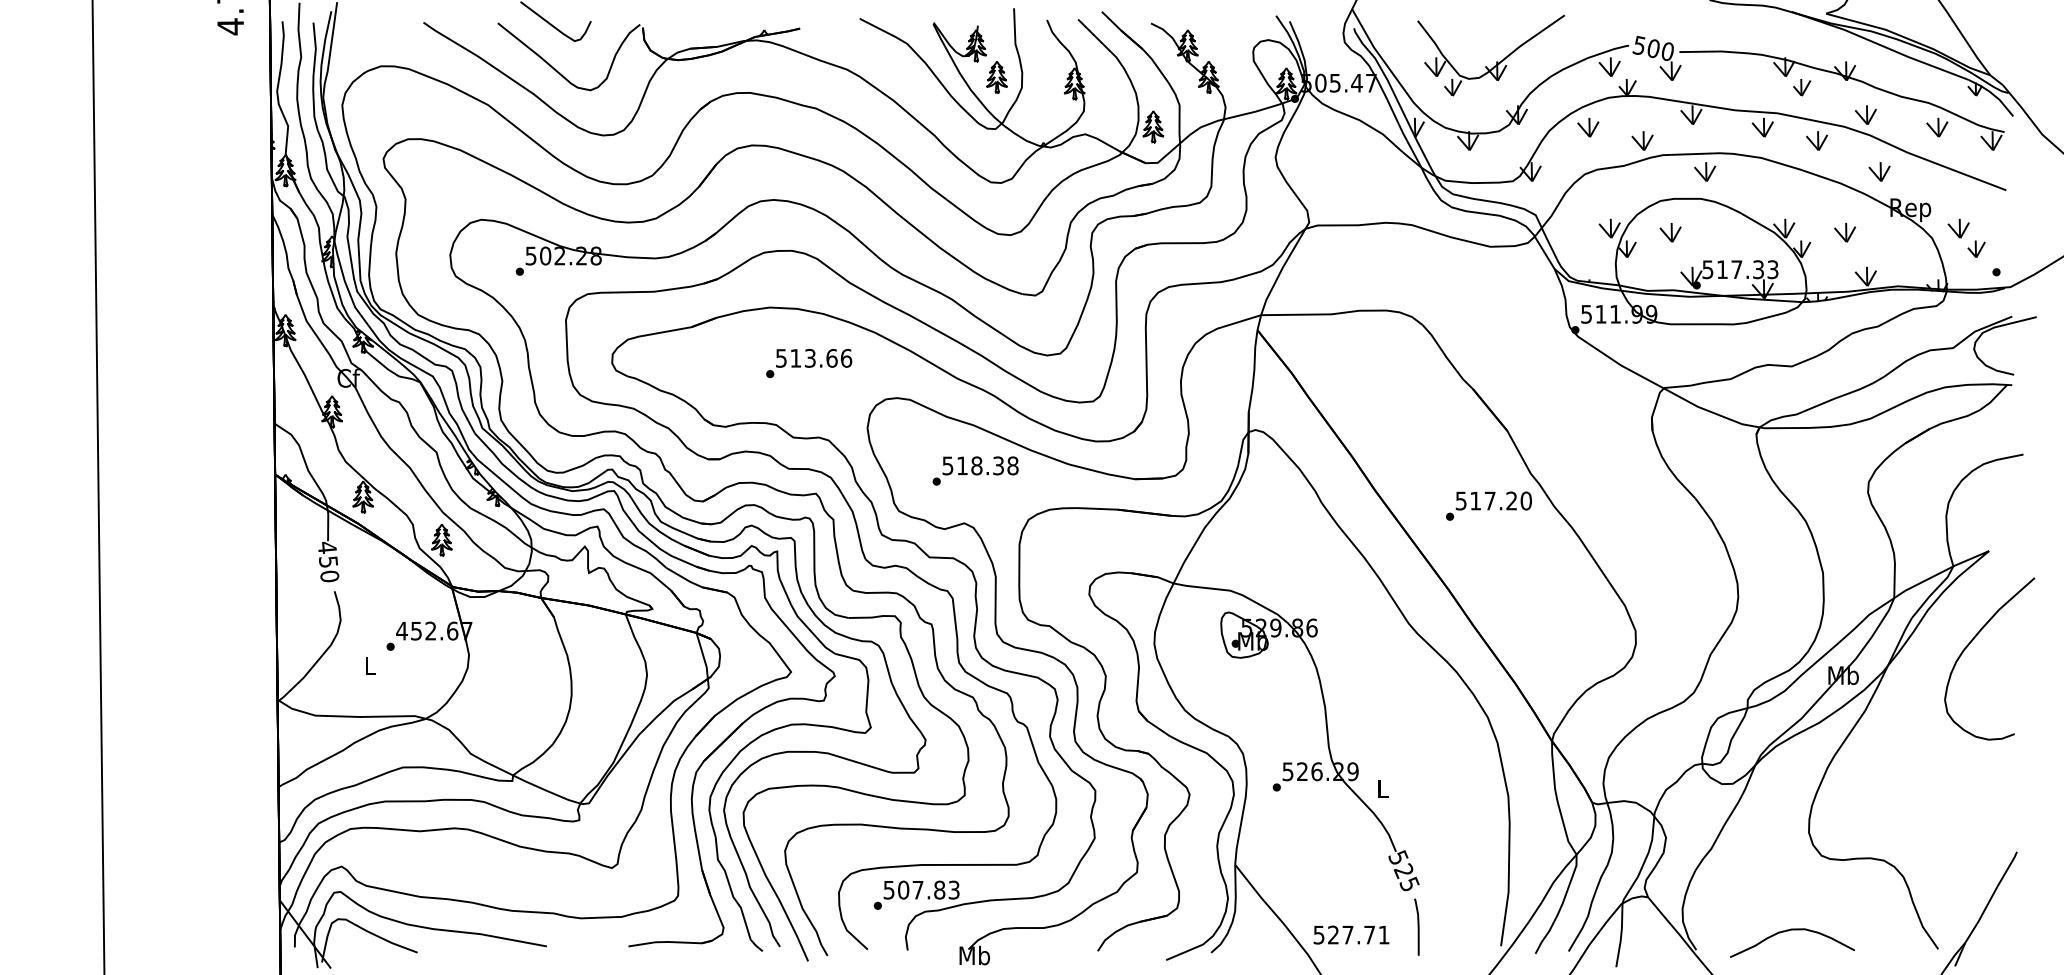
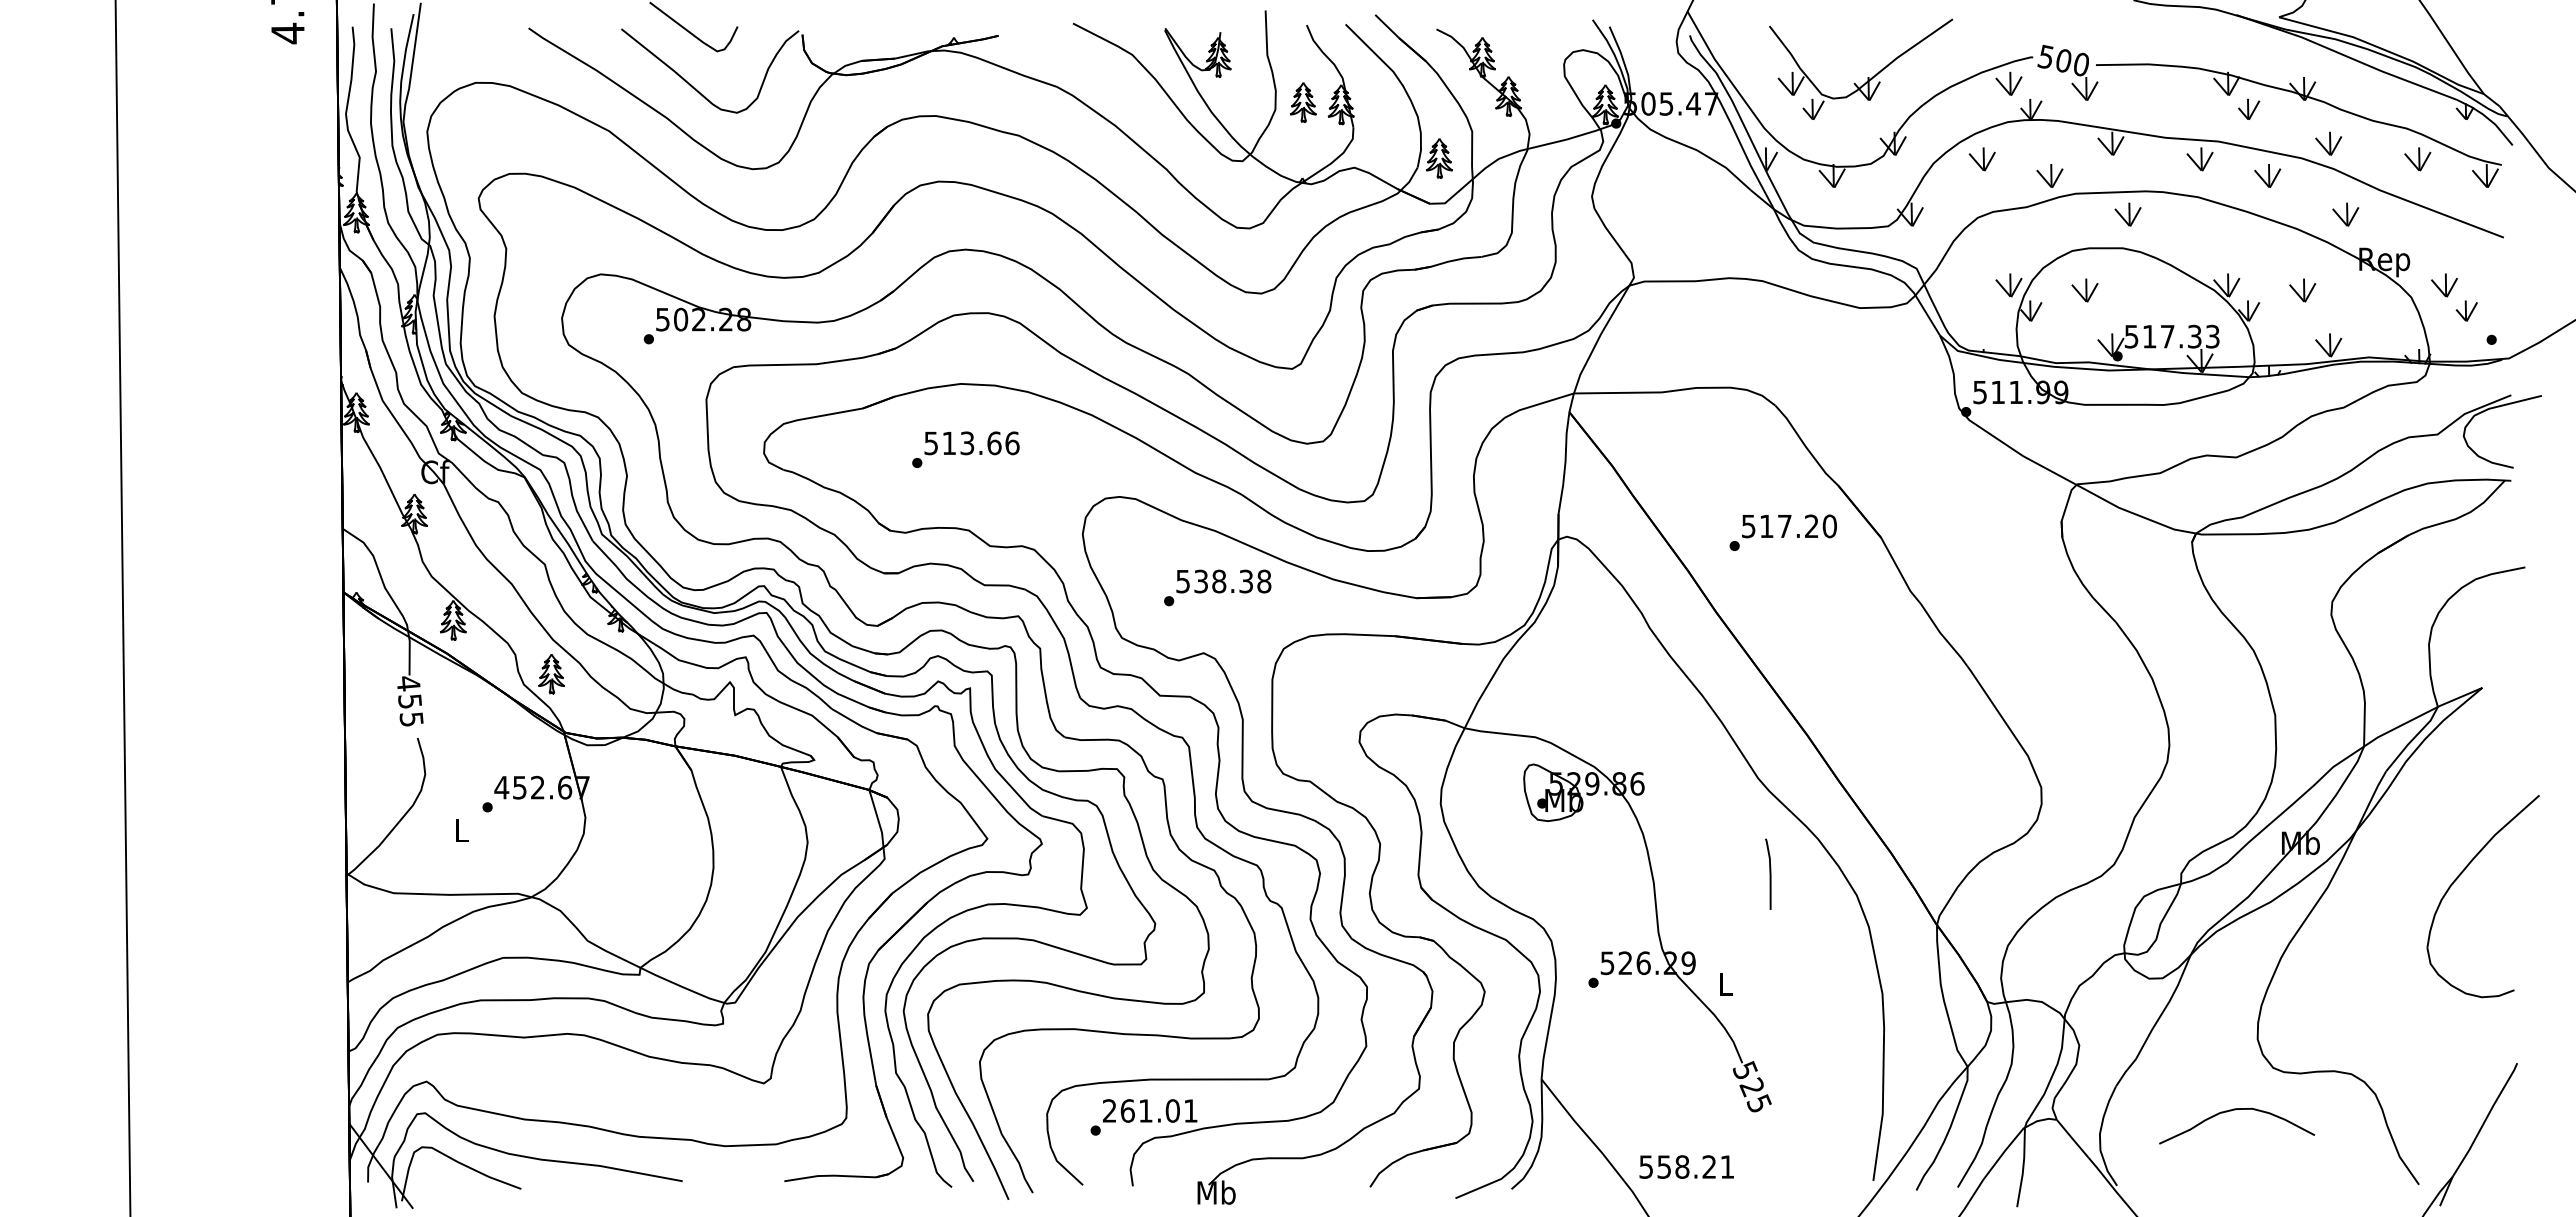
part: (997, 77) -> (1303, 102), moved
text: (808, 363) -> (965, 449), moved
text: (961, 465) -> (1200, 581), 518.38 -> 538.38
text: (1488, 505) -> (1782, 532), moved
text: (329, 576) -> (411, 719), 450 -> 455
part: (1969, 644) -> (2458, 878), moved
text: (921, 889) -> (1149, 1110), 507.83 -> 261.01
line: (1417, 926) -> (1769, 873), moved
curve: (1791, 930) -> (2235, 1110), moved
text: (1351, 934) -> (1686, 1166), 527.71 -> 558.21

